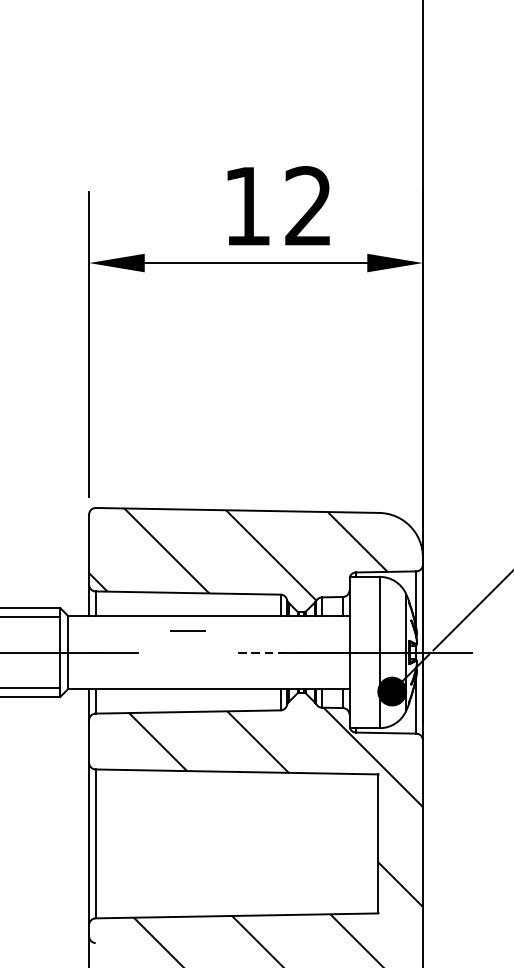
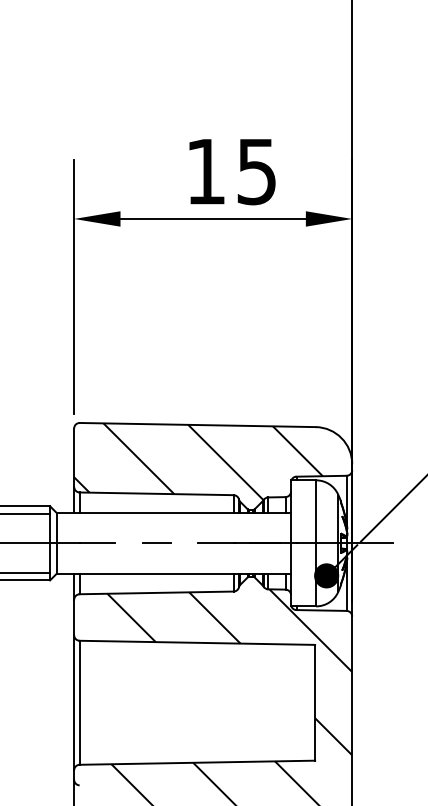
text: (308, 206) -> (256, 171), 12 -> 15
line: (187, 629) -> (156, 542), moved
line: (260, 652) -> (216, 543), dashed -> solid

